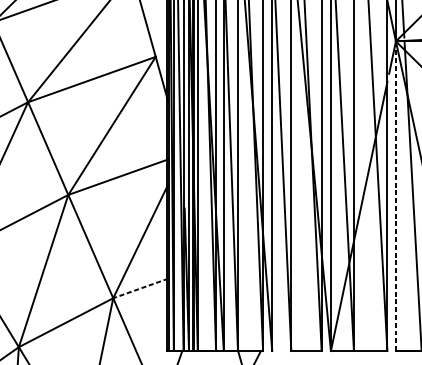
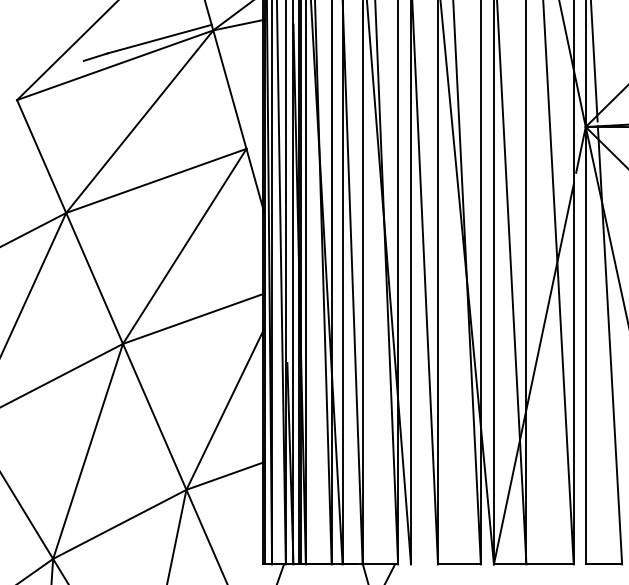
line: (395, 196) -> (585, 345), dashed -> solid
line: (140, 288) -> (224, 476), dashed -> solid

